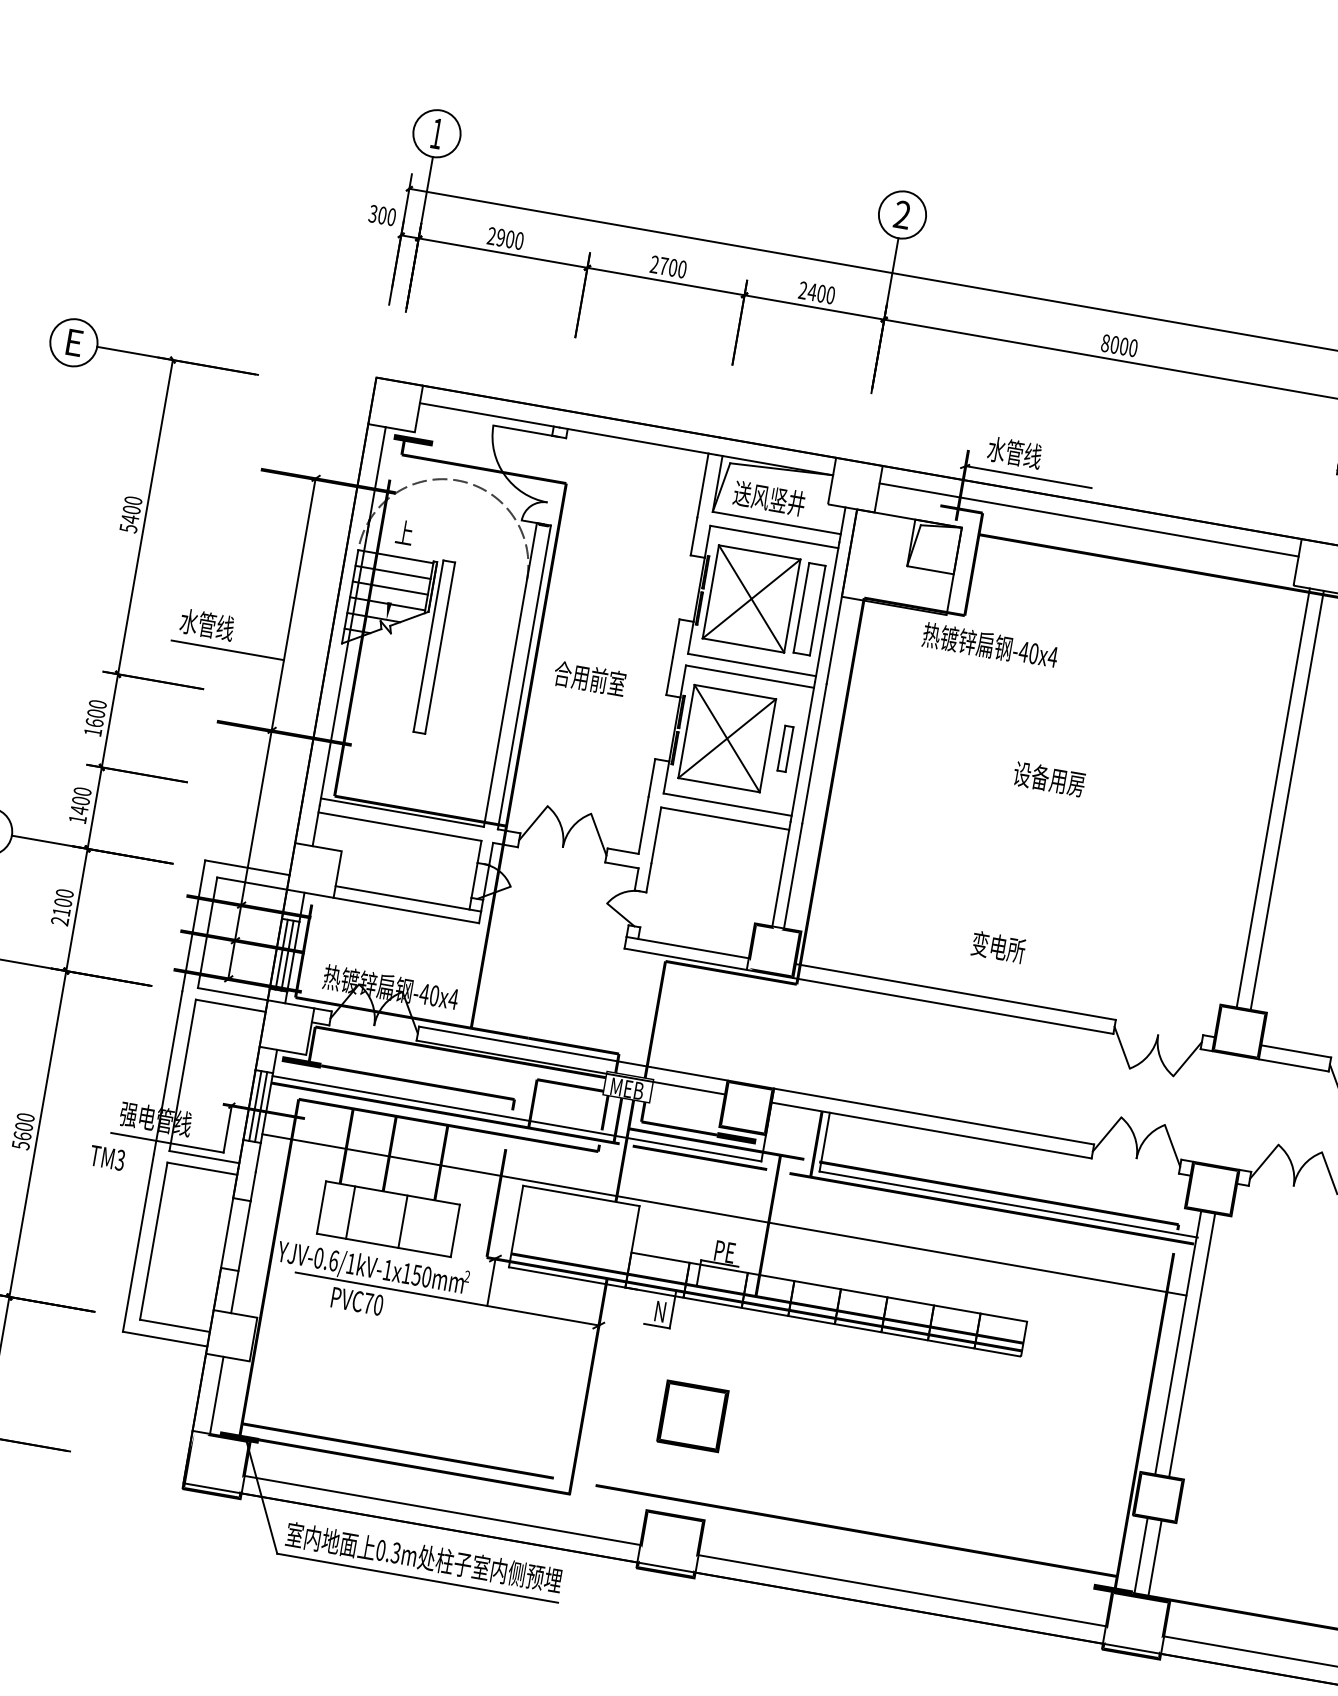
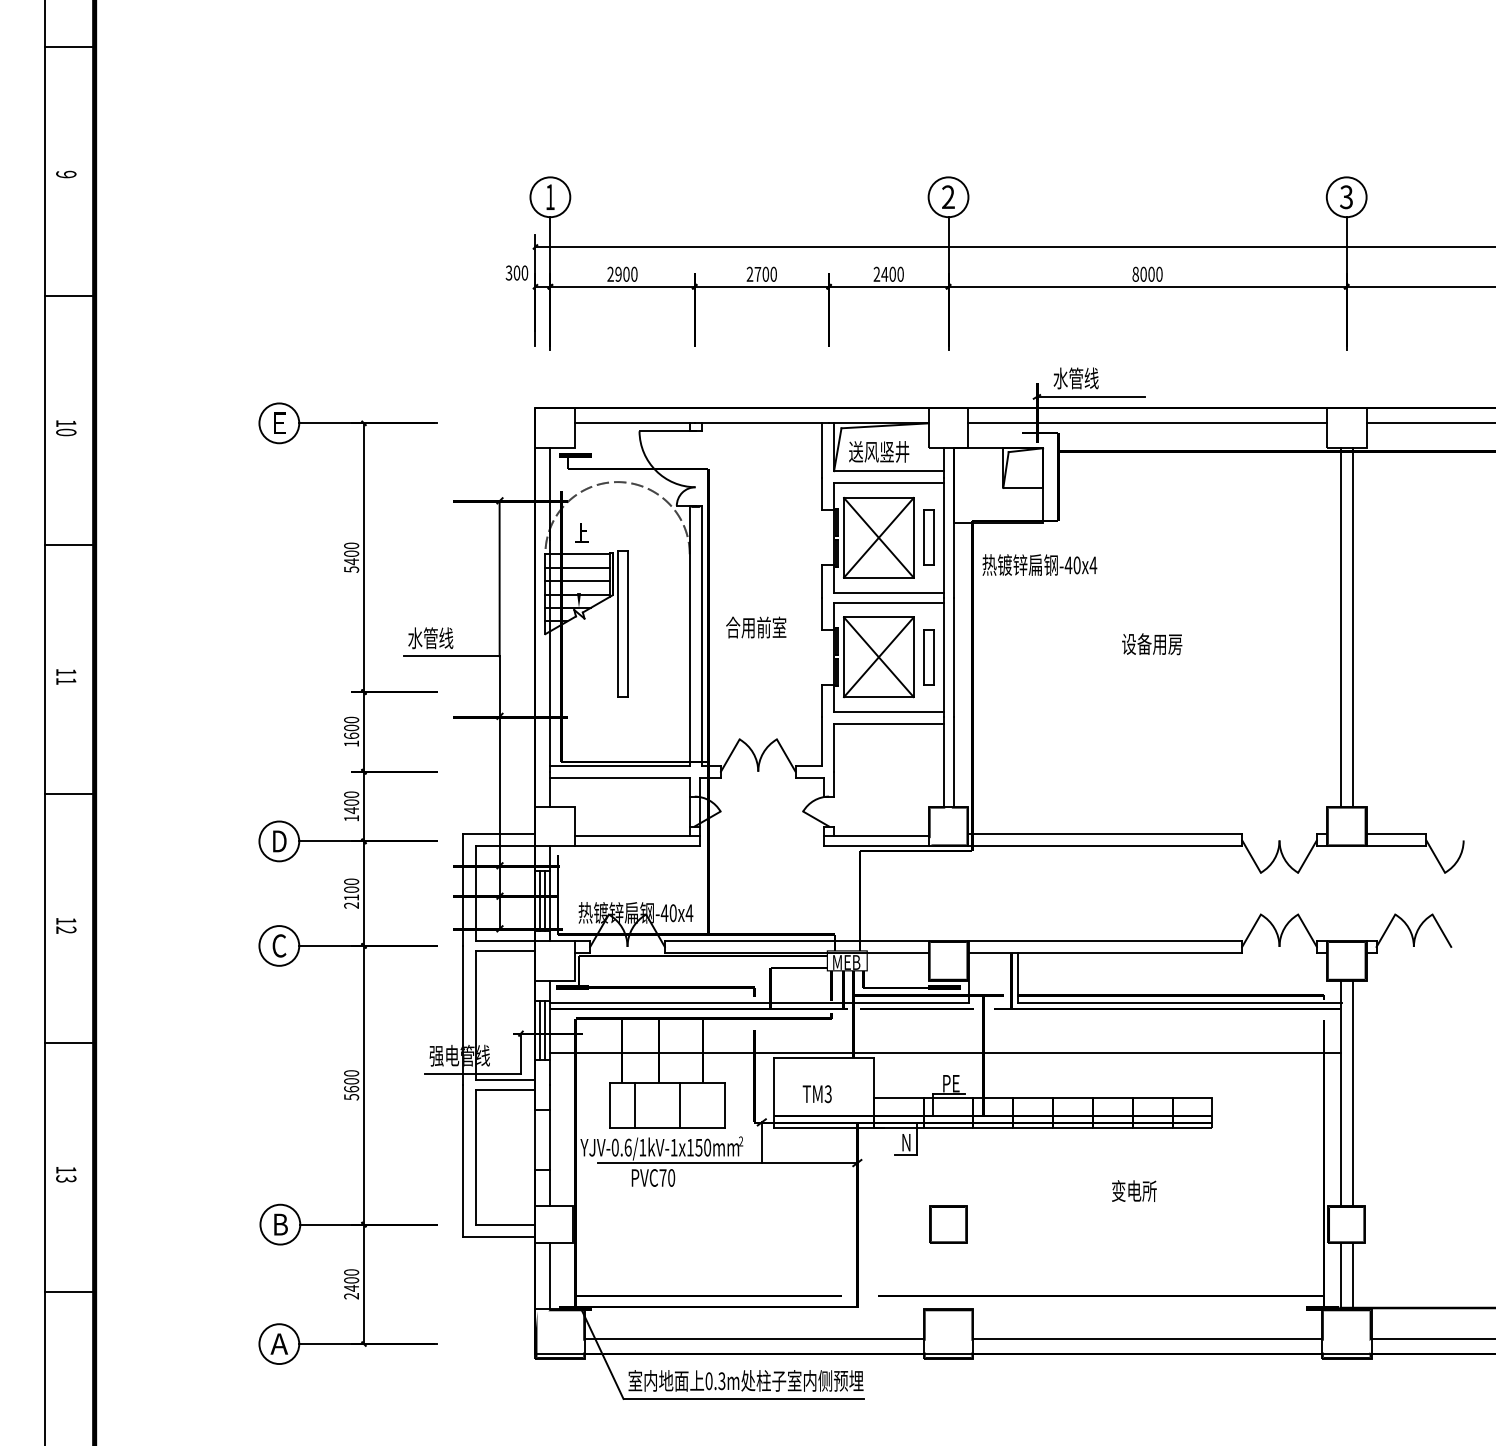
part: (809, 608) -> (928, 537), size x0.71
text: (990, 645) -> (1039, 564), moved
part: (785, 749) -> (928, 657), size x1.43
text: (998, 946) -> (1134, 1190), moved
text: (106, 1158) -> (816, 1094), moved
part: (692, 1416) -> (948, 1224), size x0.71

